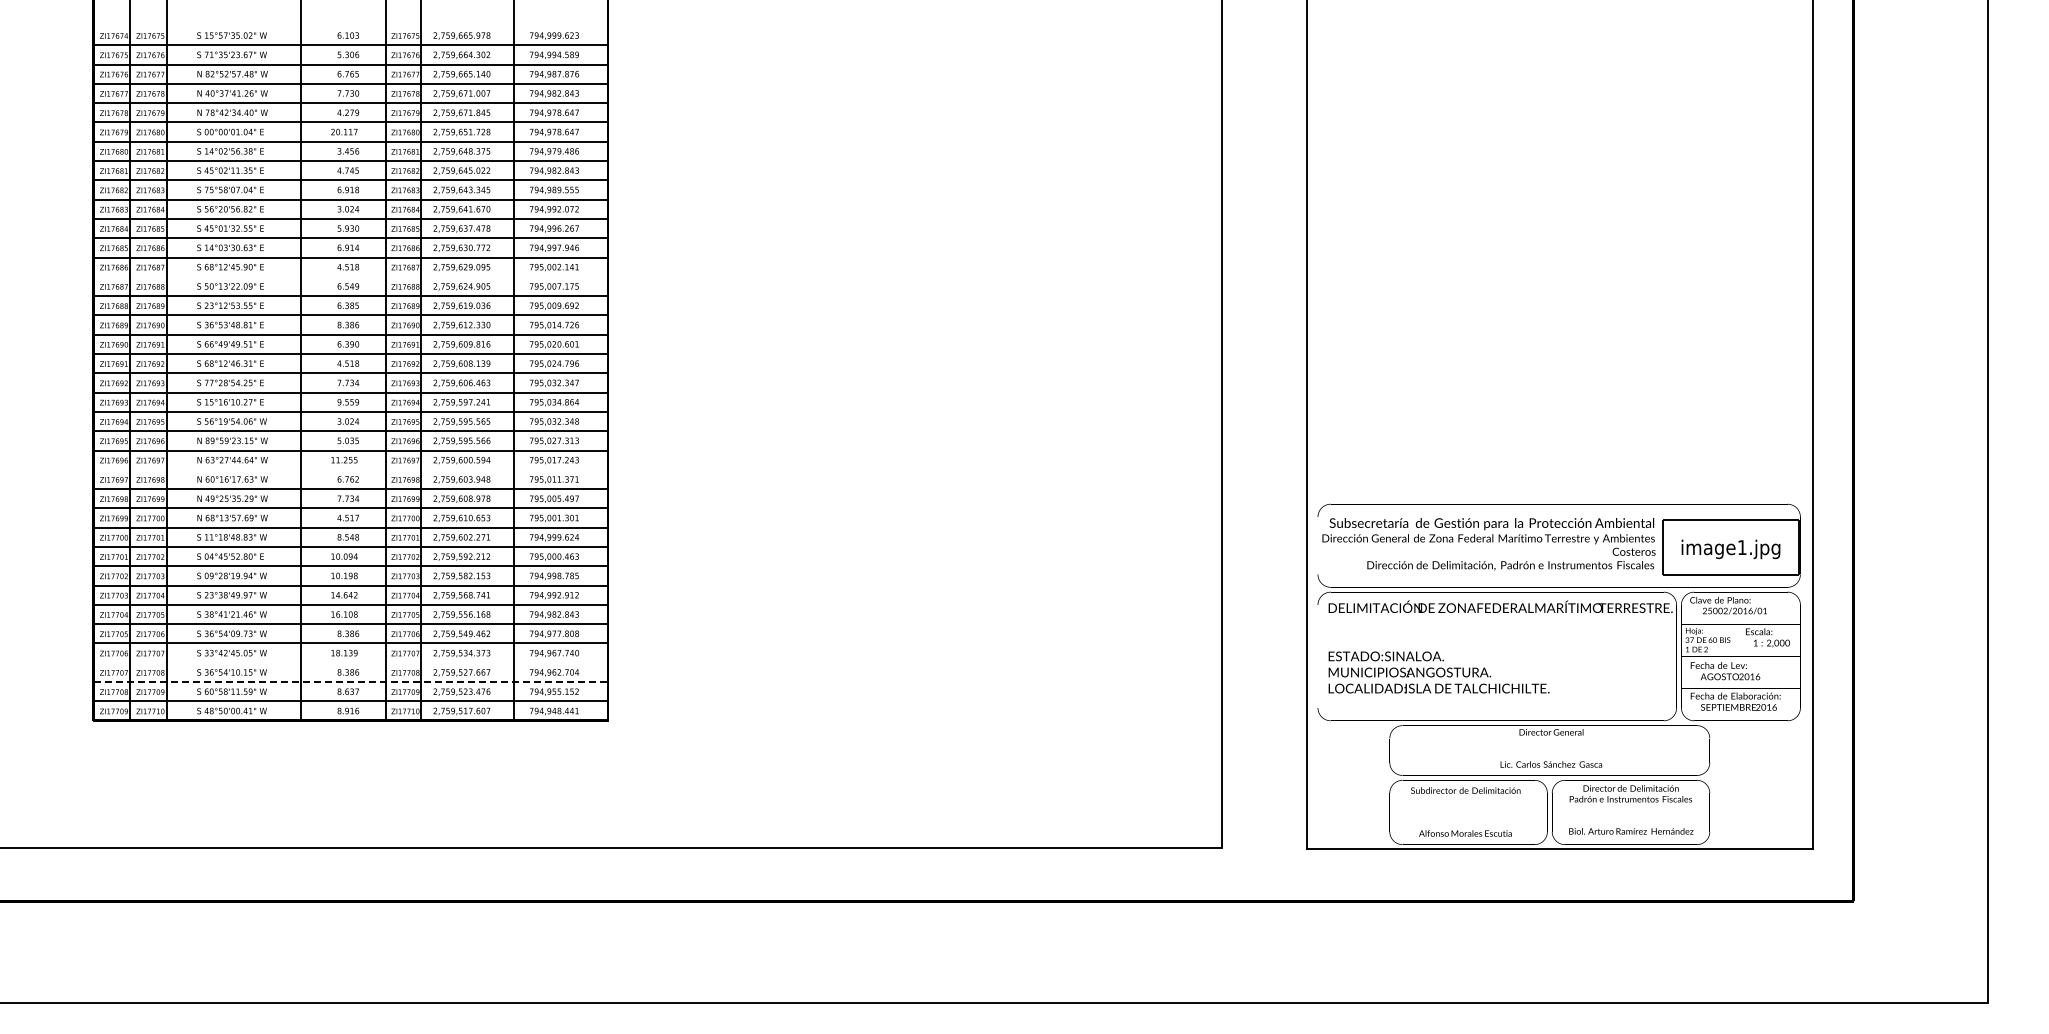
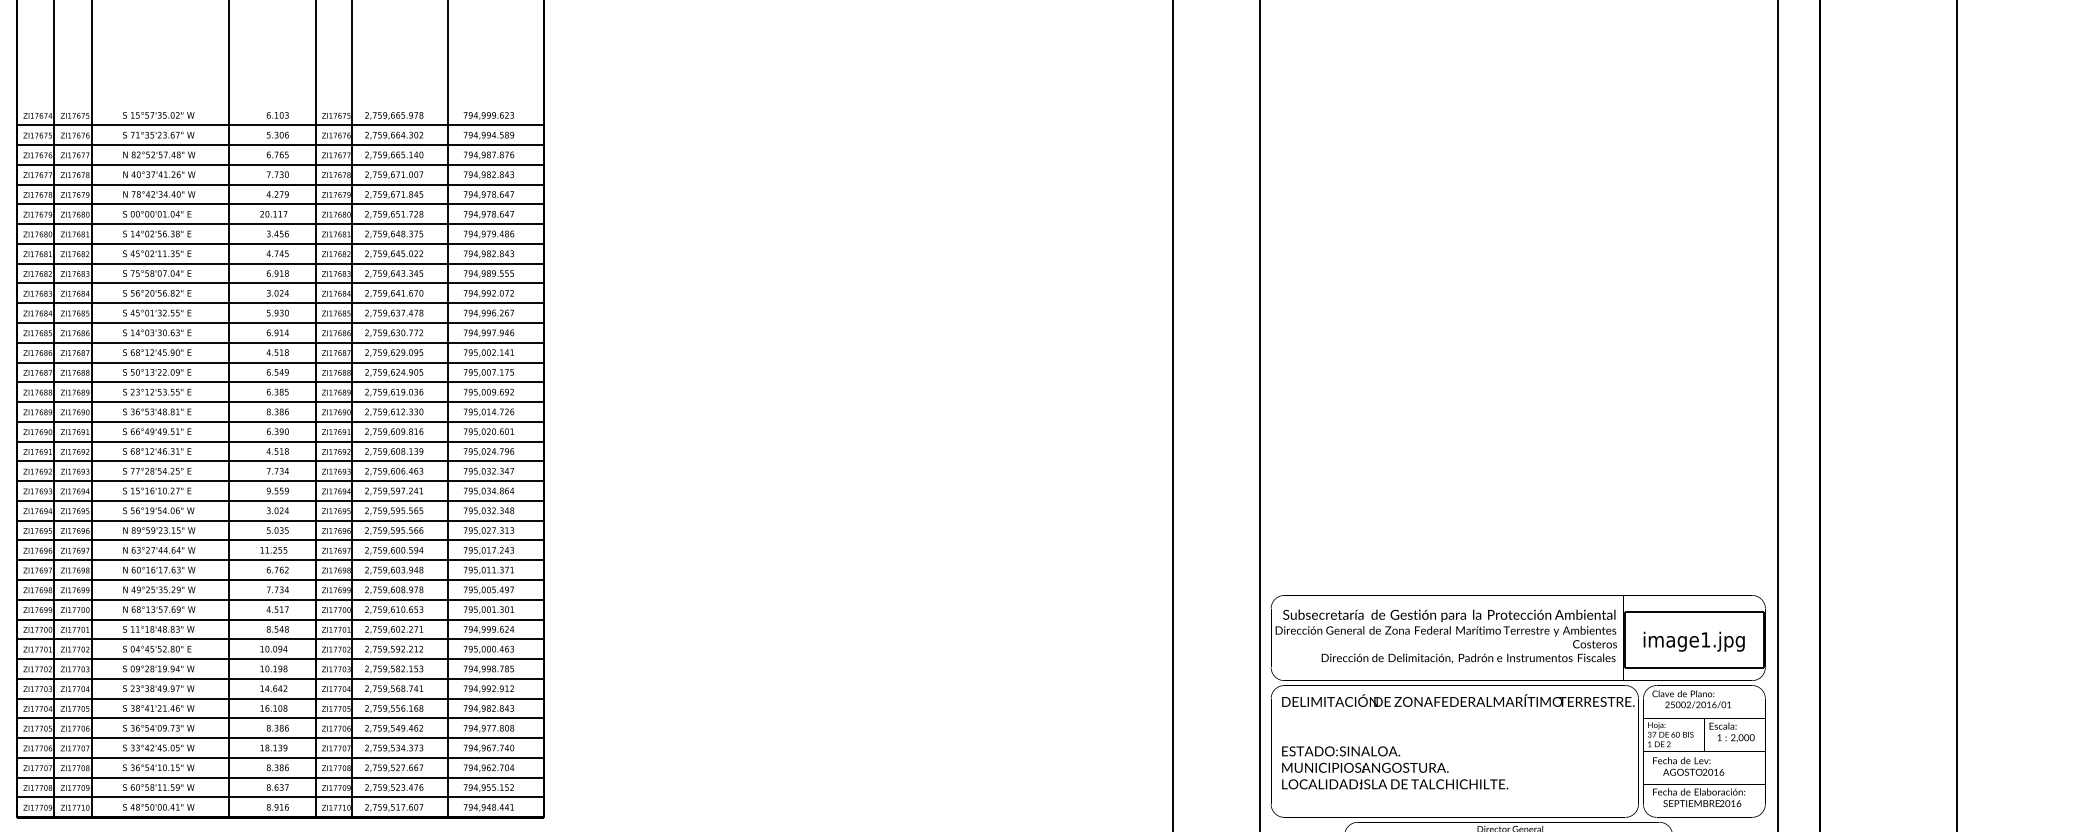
line: (350, 276) -> (280, 362), added
line: (350, 469) -> (280, 559), added
line: (350, 662) -> (280, 757), added
line: (351, 682) -> (281, 778), dashed -> solid

